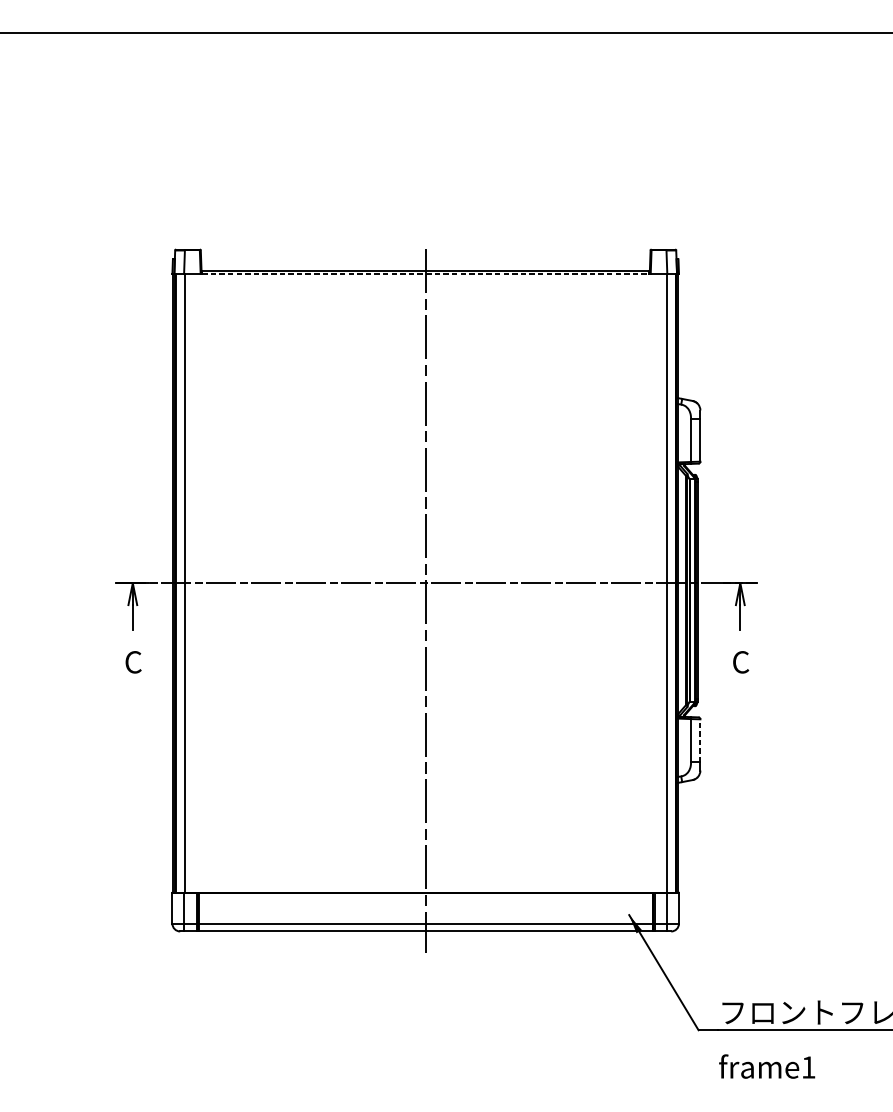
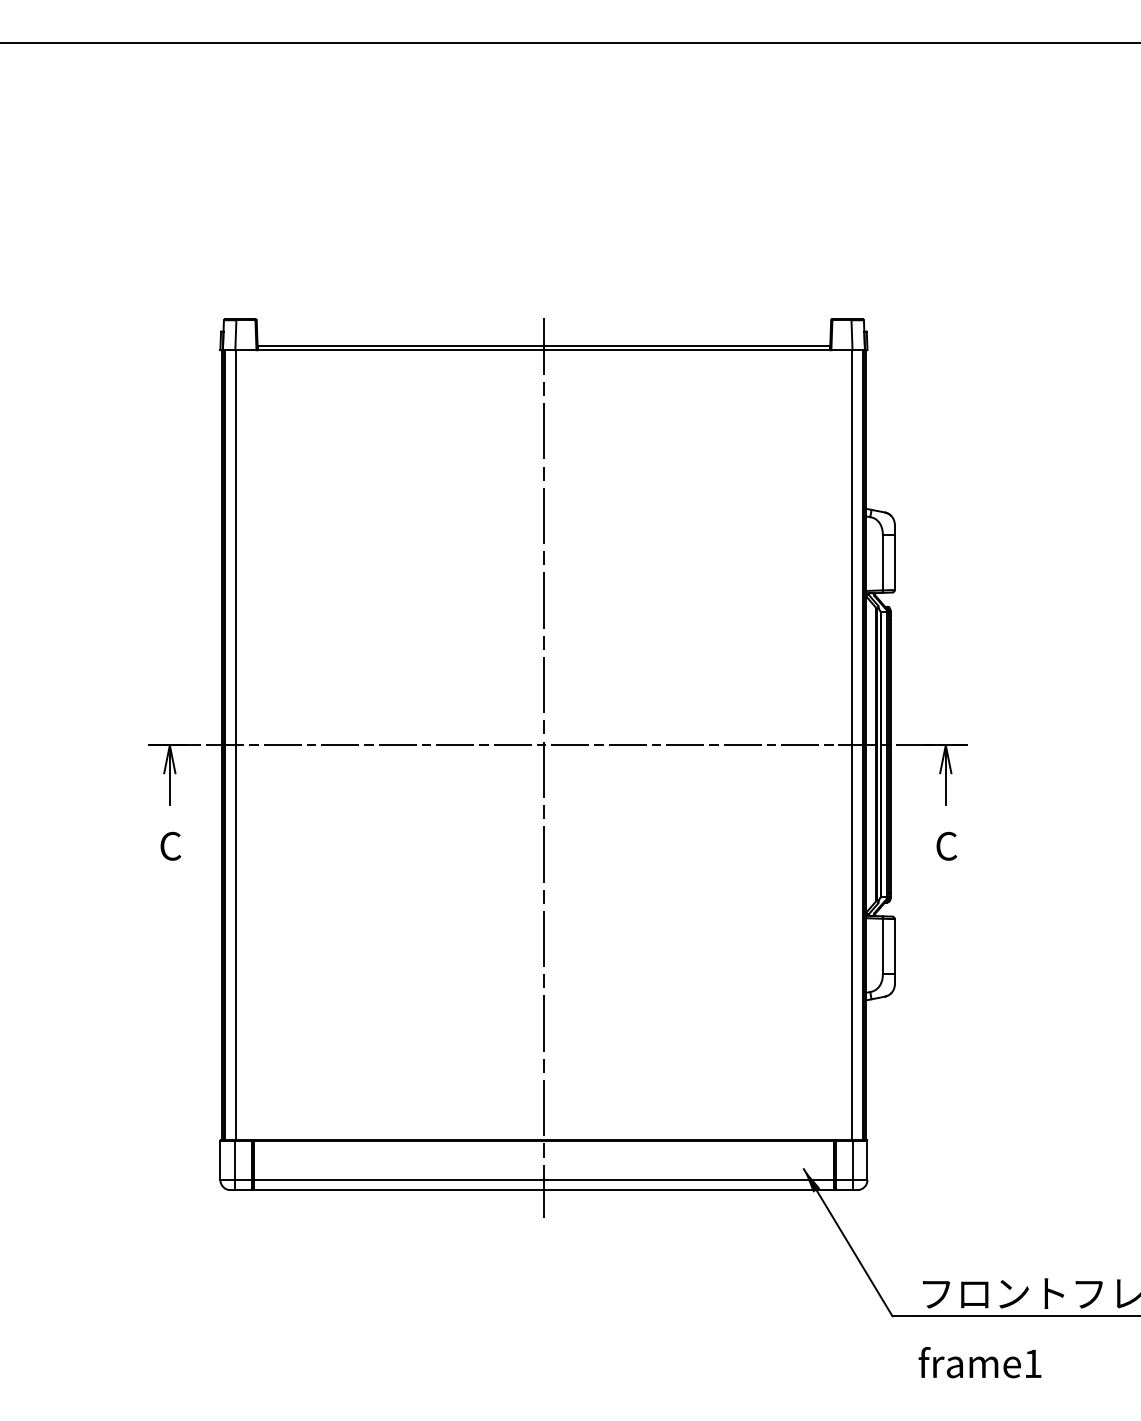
line: (425, 274) -> (543, 350), dashed -> solid
line: (700, 740) -> (894, 946), dashed -> solid

